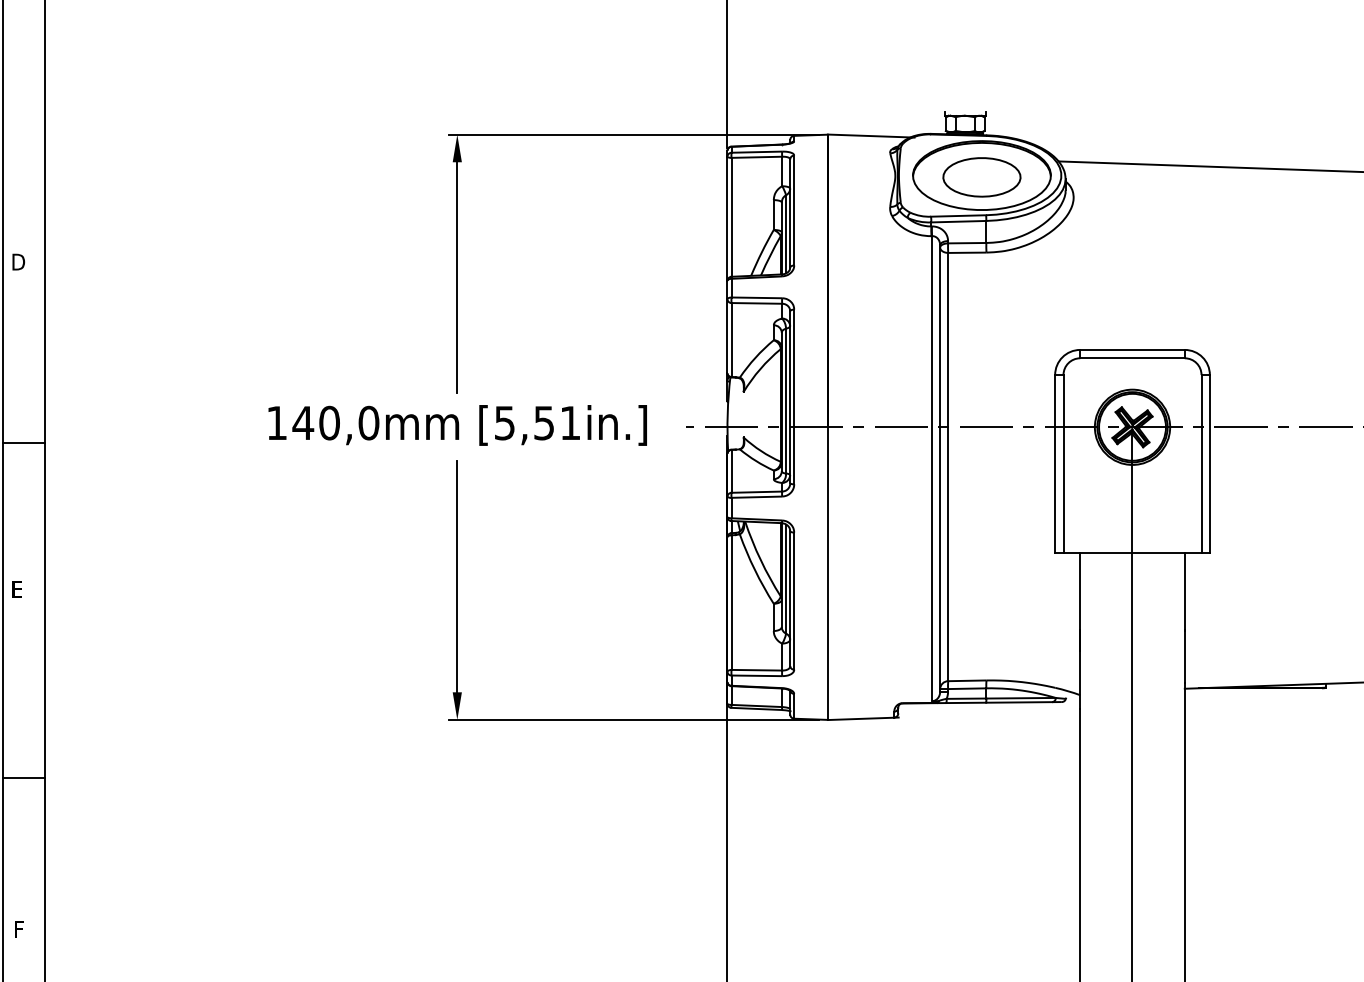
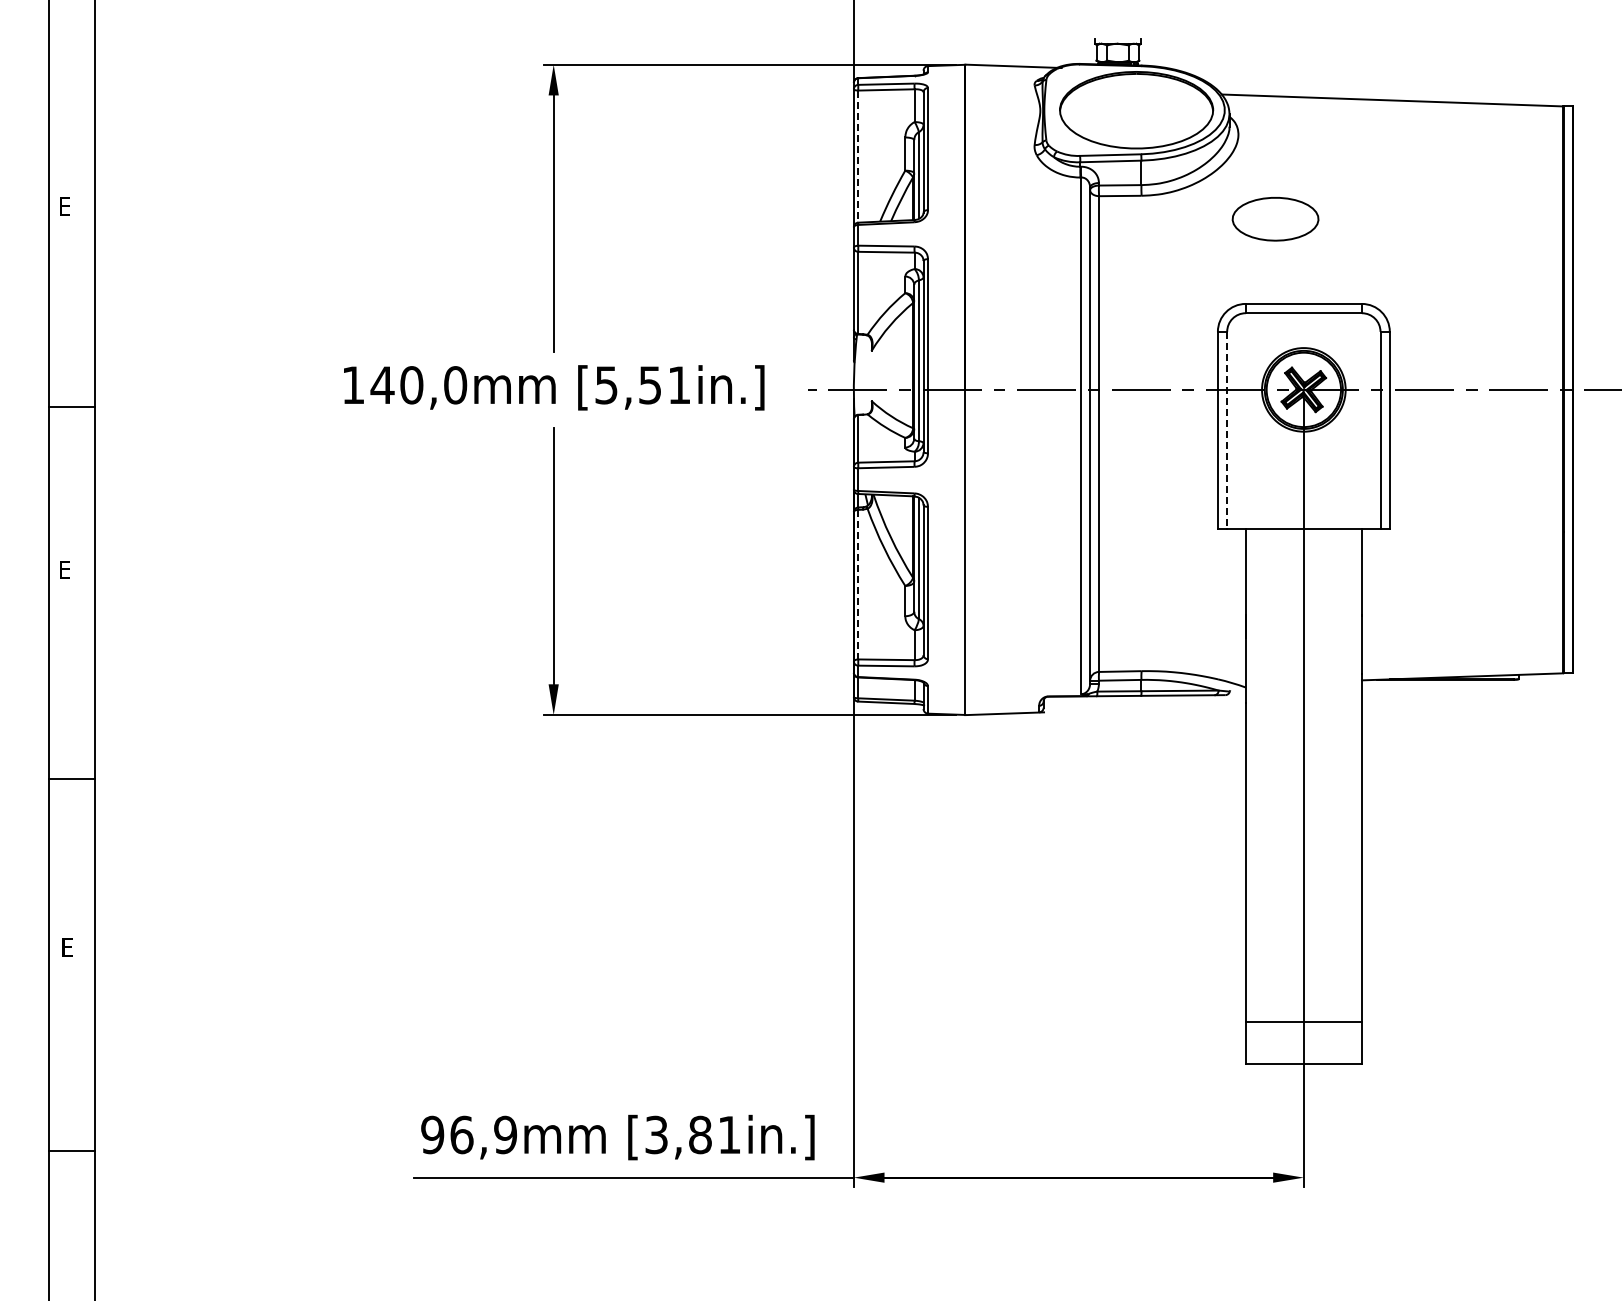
part: (981, 177) -> (1275, 219), moved
line: (731, 218) -> (858, 157), solid -> dashed
text: (18, 262) -> (66, 206), D -> E
line: (1063, 463) -> (1227, 430), solid -> dashed
line: (731, 602) -> (858, 584), solid -> dashed
text: (20, 929) -> (68, 947), F -> E

